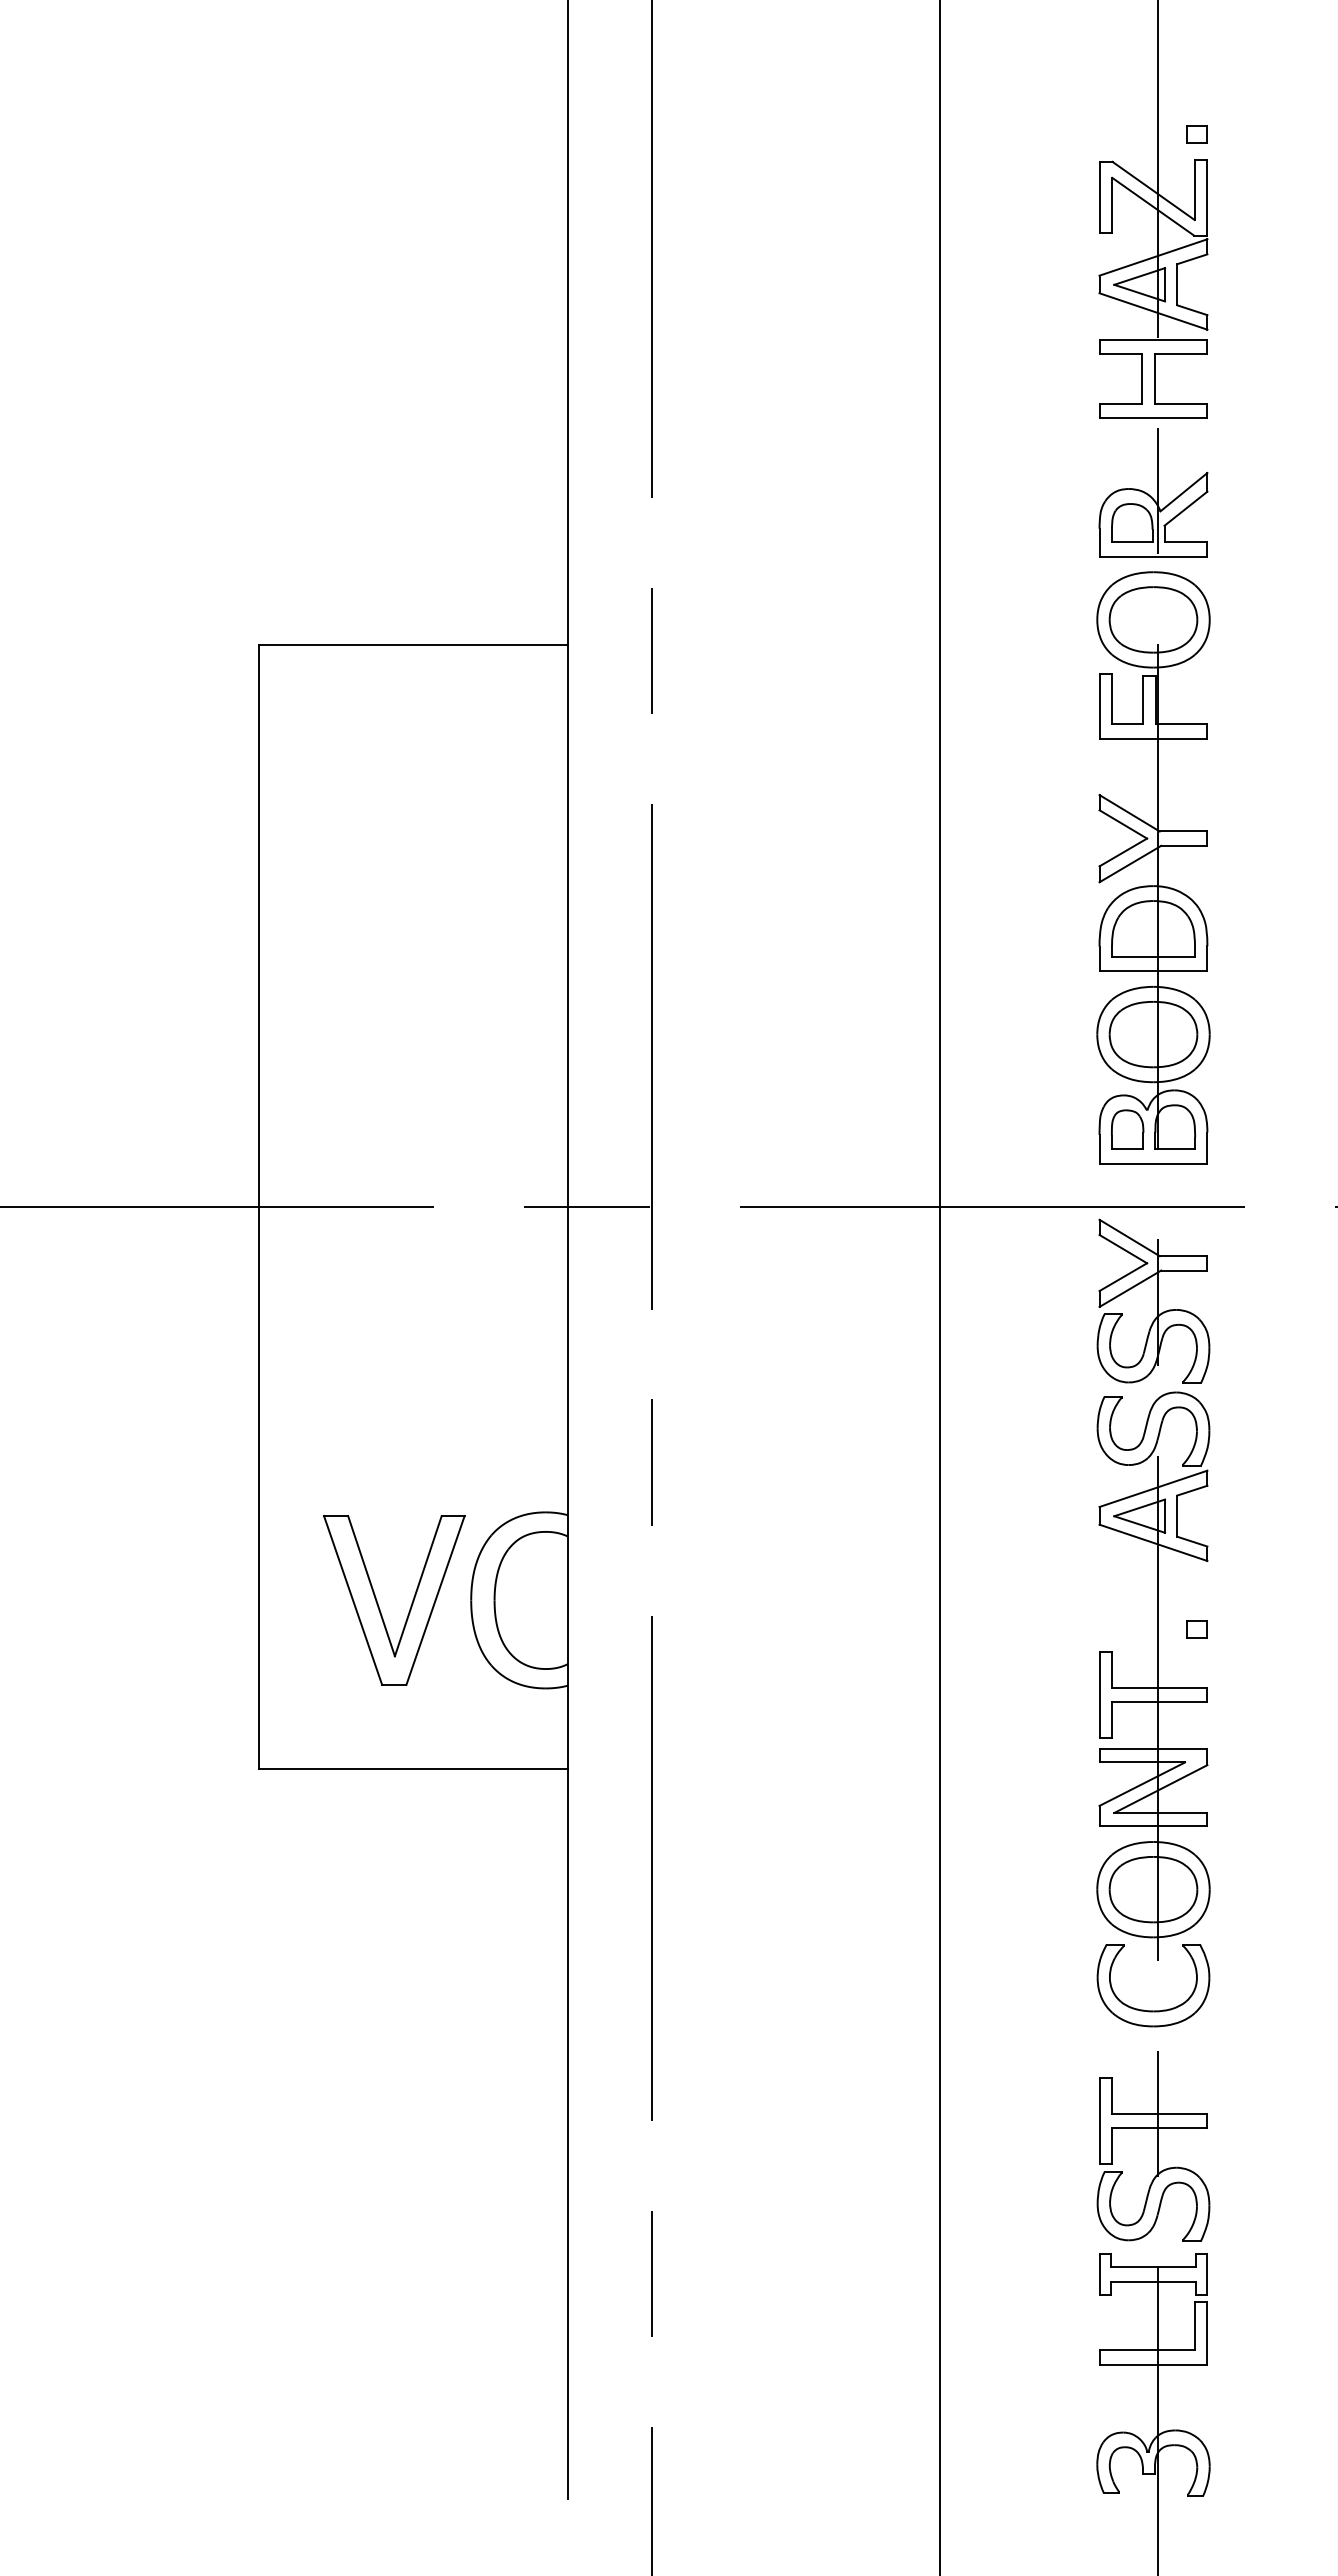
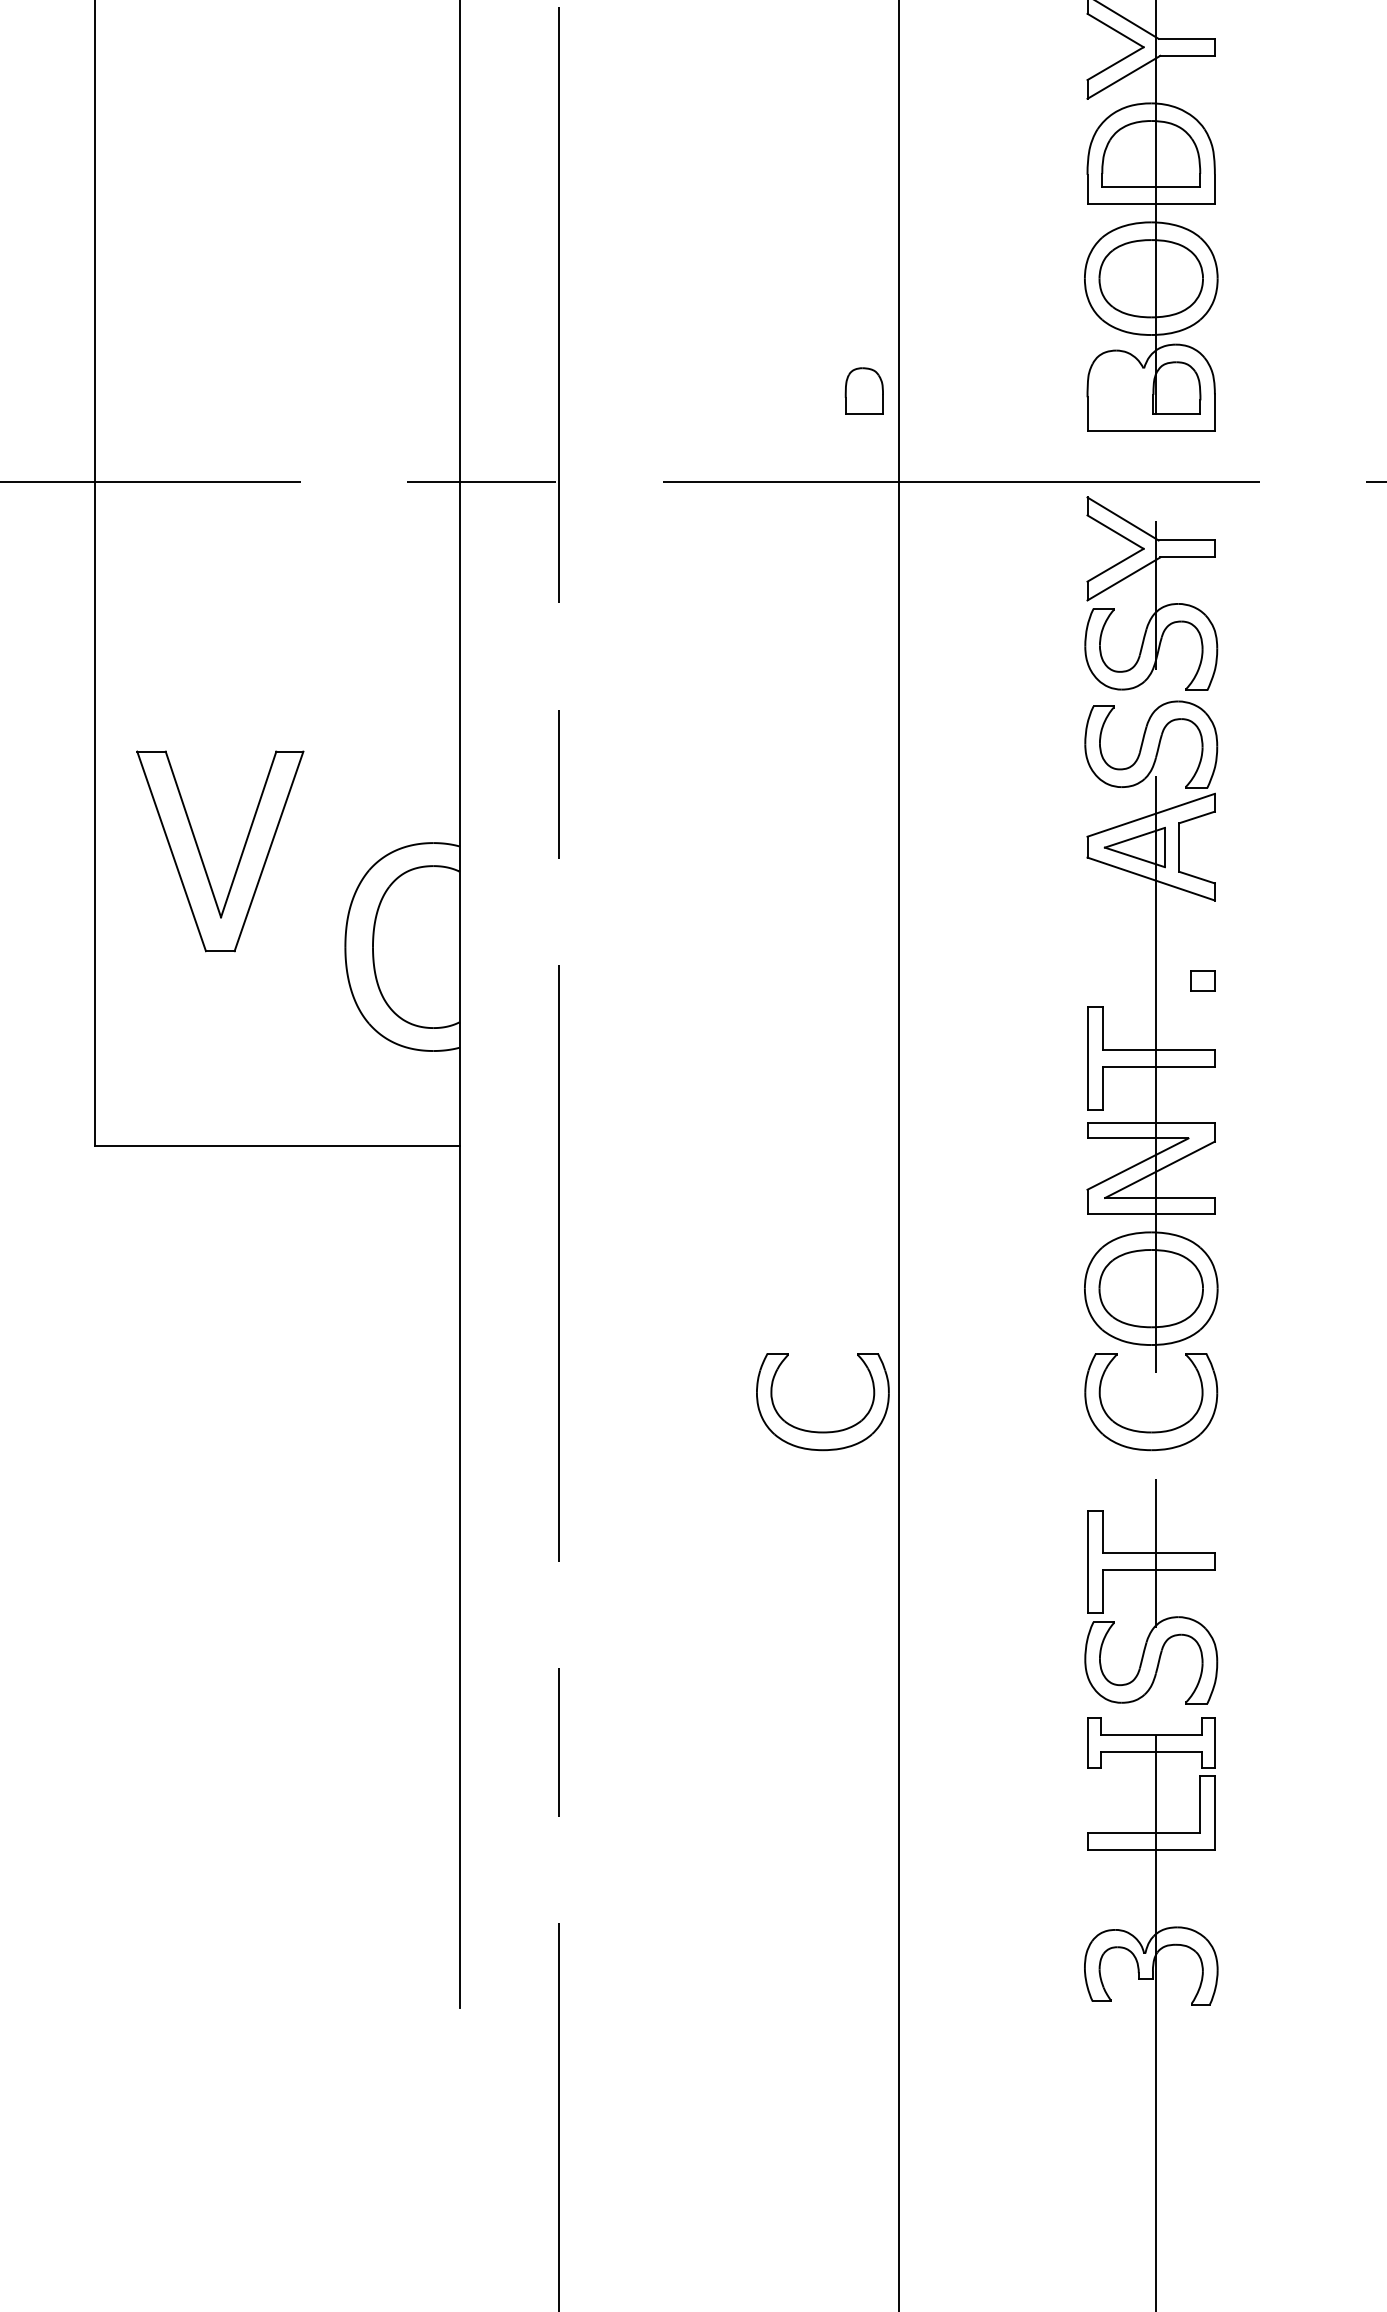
part: (1127, 1129) -> (864, 390), moved
part: (379, 1606) -> (202, 858), moved
part: (875, 2010) -> (822, 1431), added

